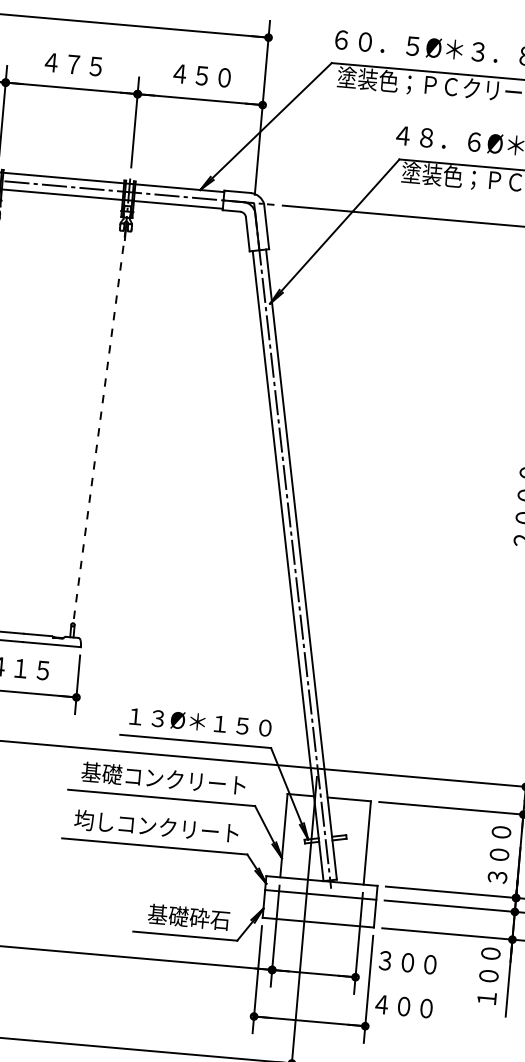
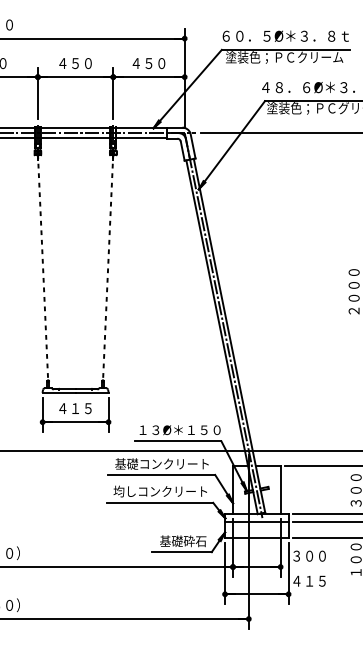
text: (84, 65) -> (81, 63), ４７５ -> ４５０
text: (414, 1006) -> (315, 580), ４００ -> ４１５

